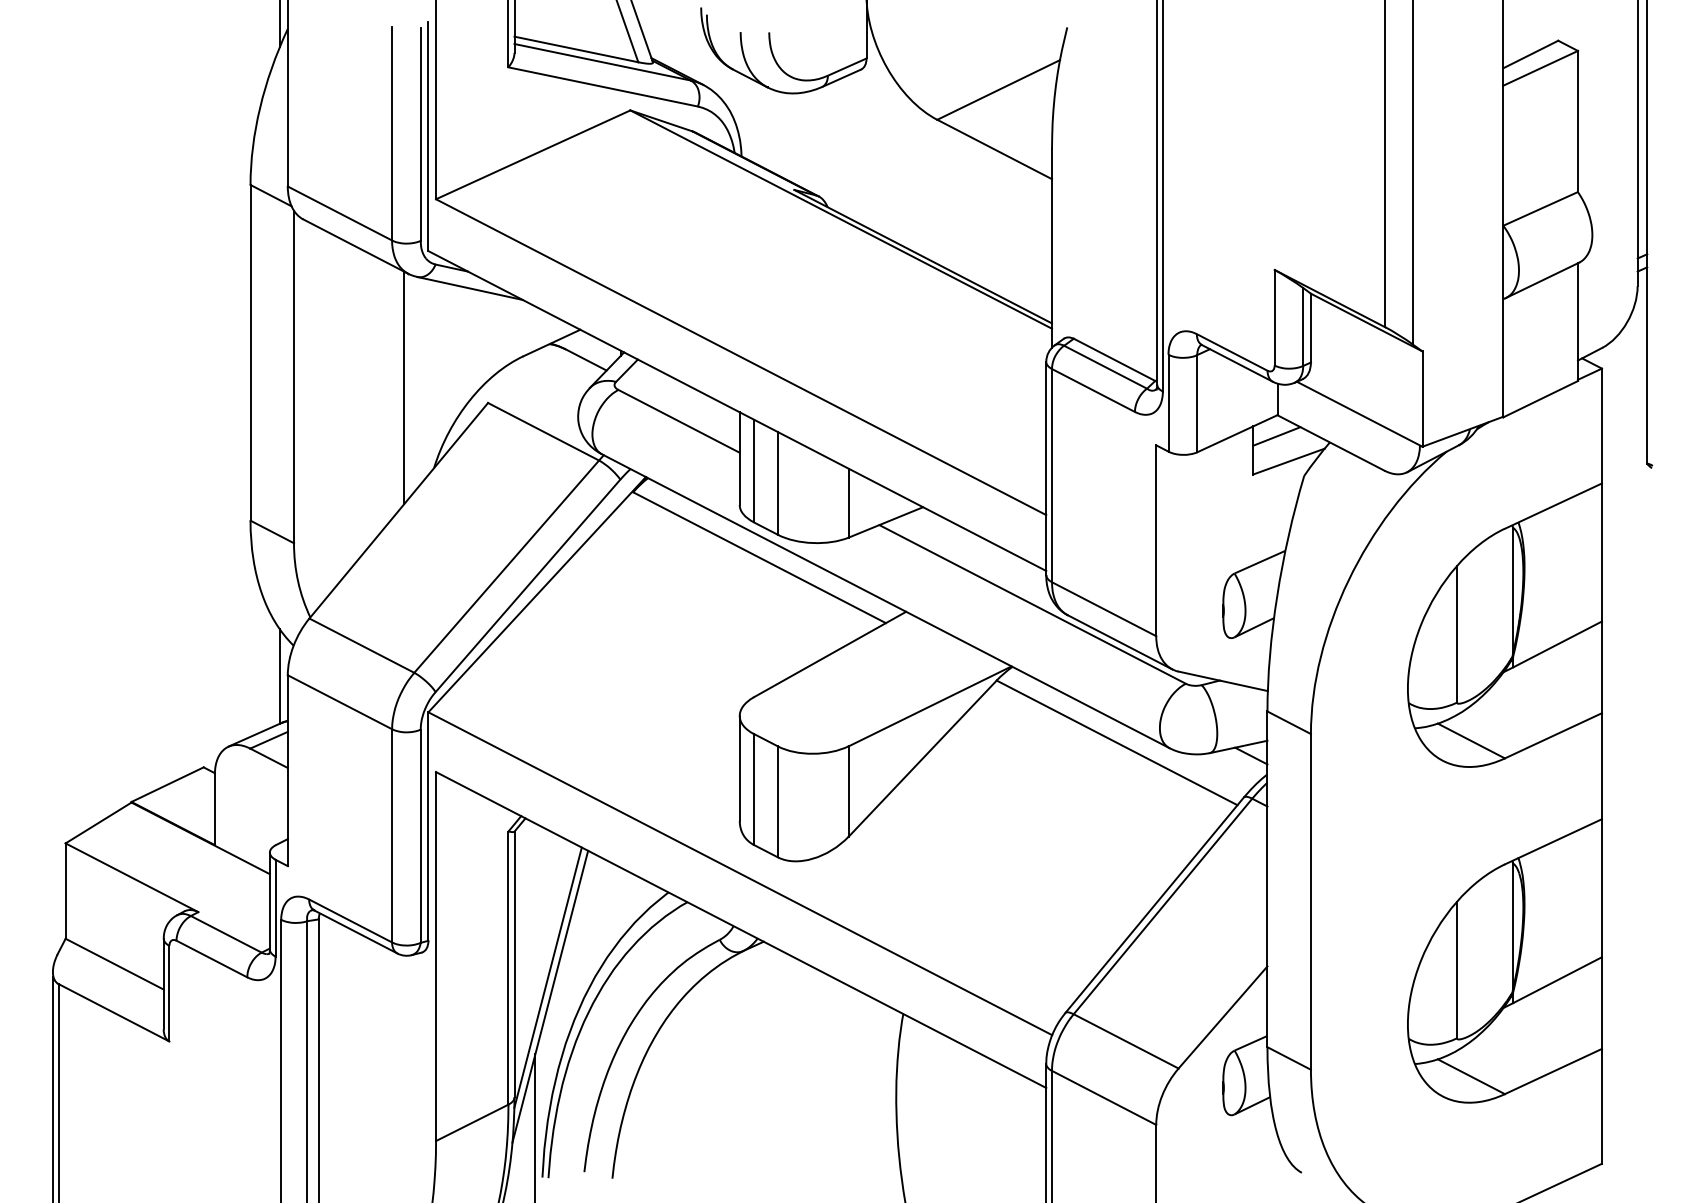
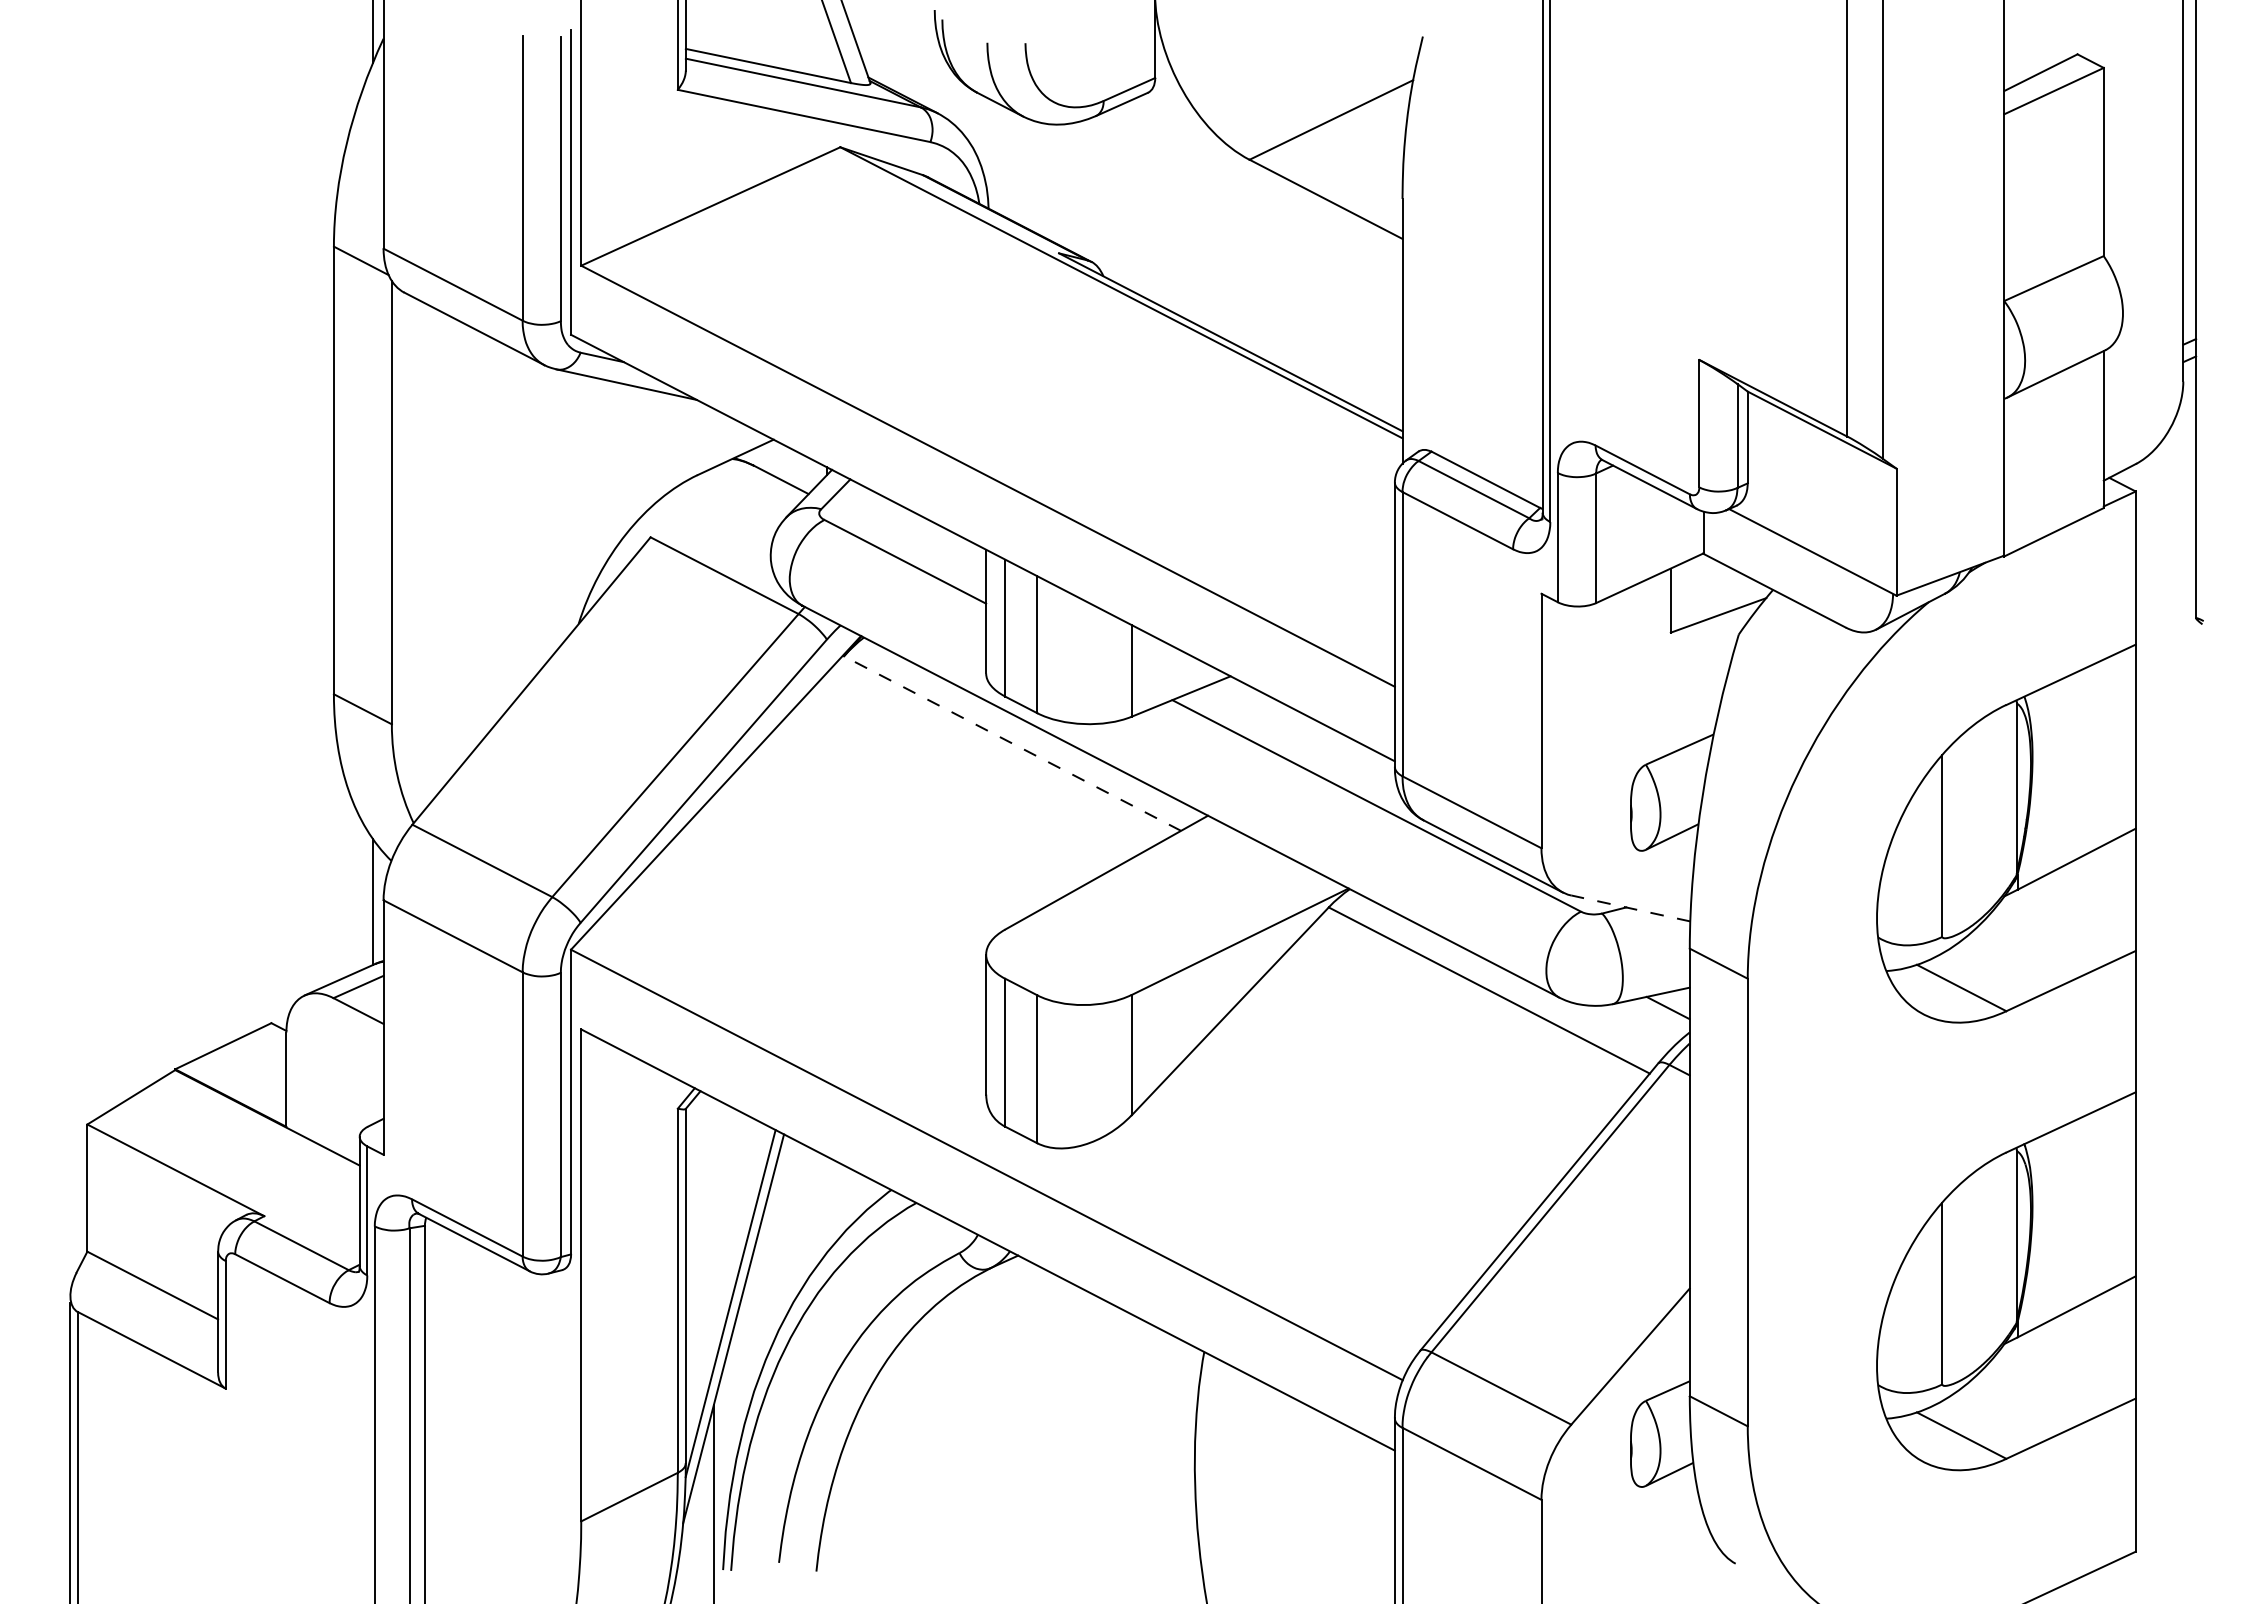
line: (404, 387) -> (539, 516), removed
line: (1276, 436) -> (1701, 582), removed
line: (759, 557) -> (1012, 743), solid -> dashed
line: (1223, 681) -> (1631, 908), solid -> dashed

